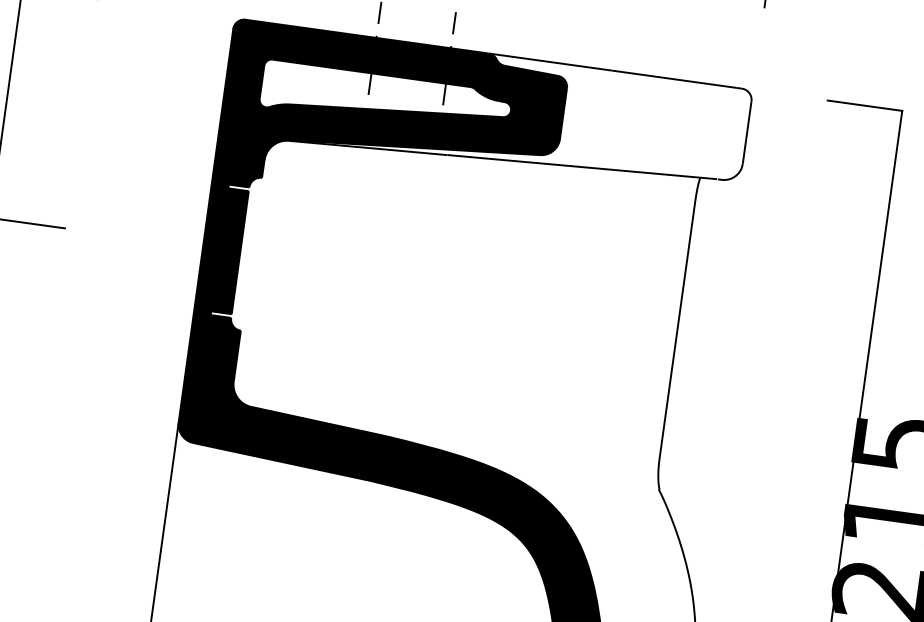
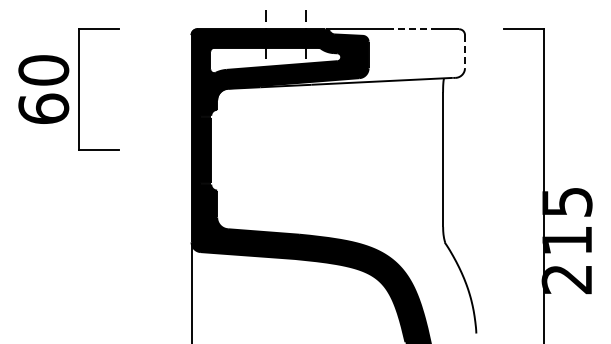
line: (655, 77) -> (413, 29), solid -> dashed
line: (747, 134) -> (465, 52), solid -> dashed

